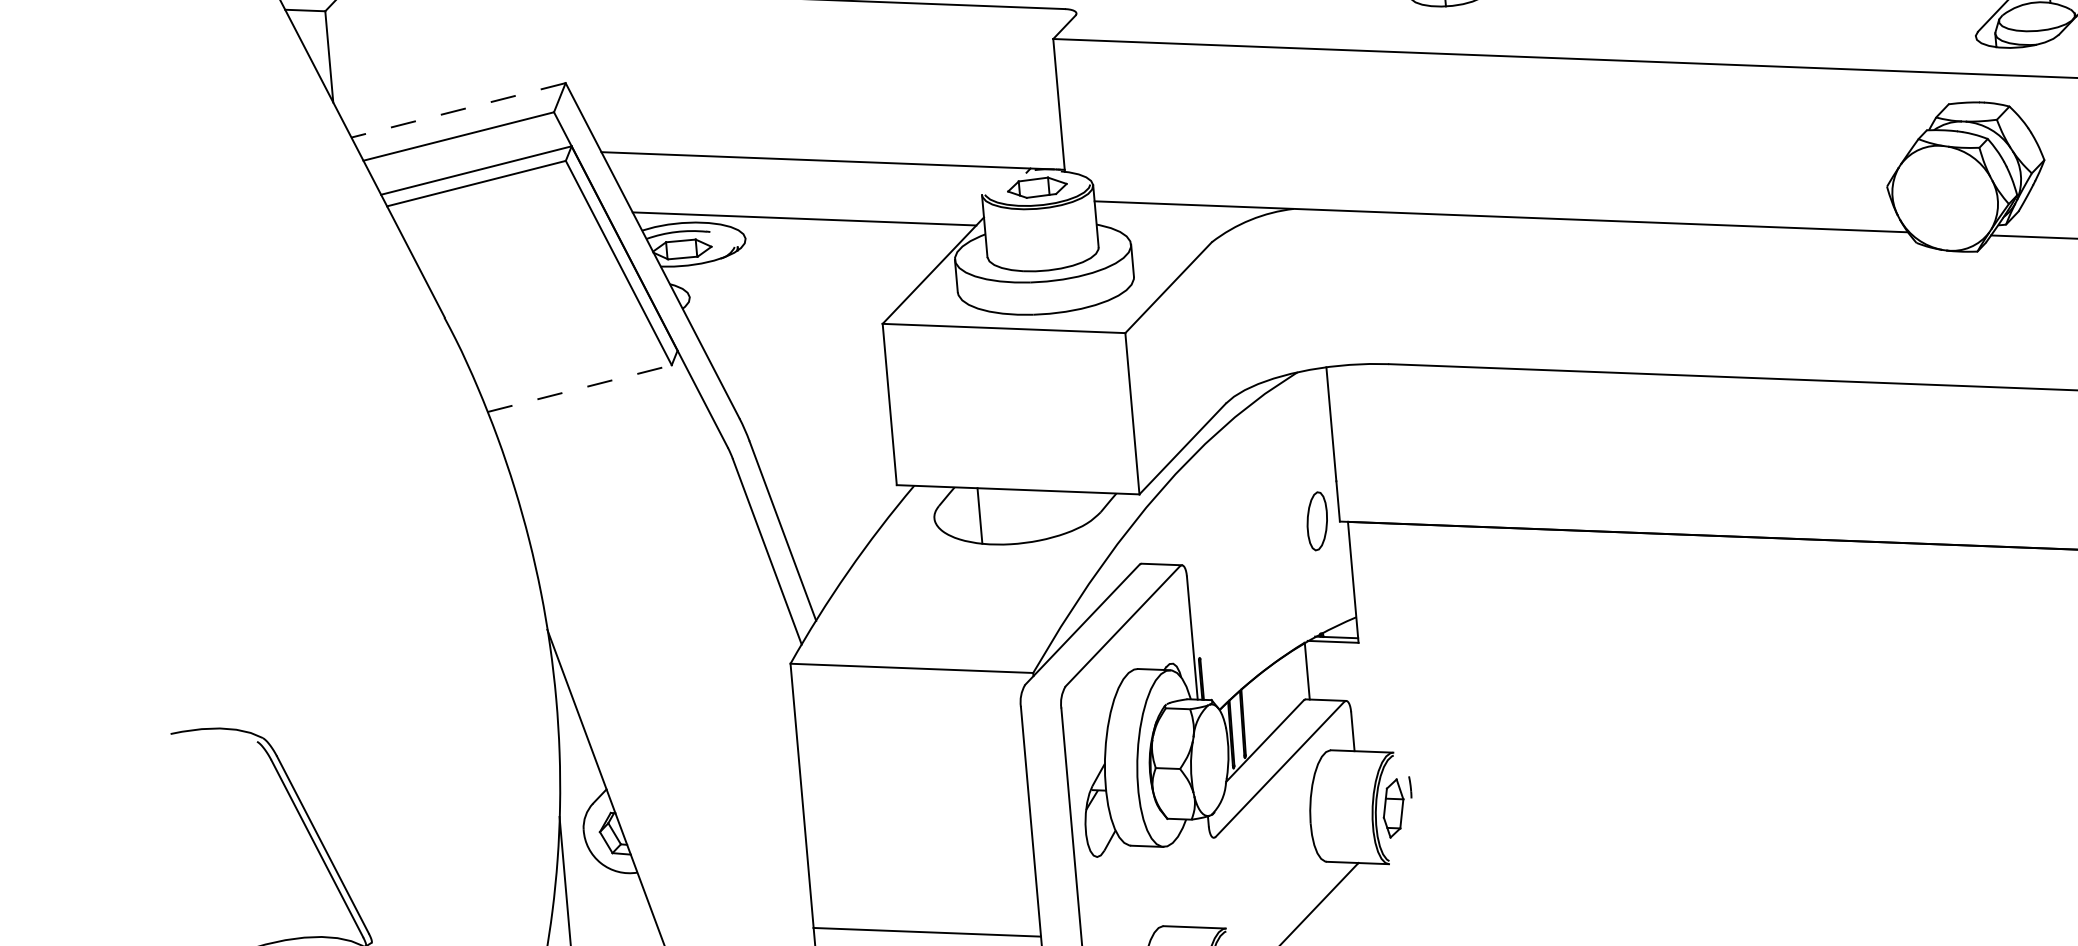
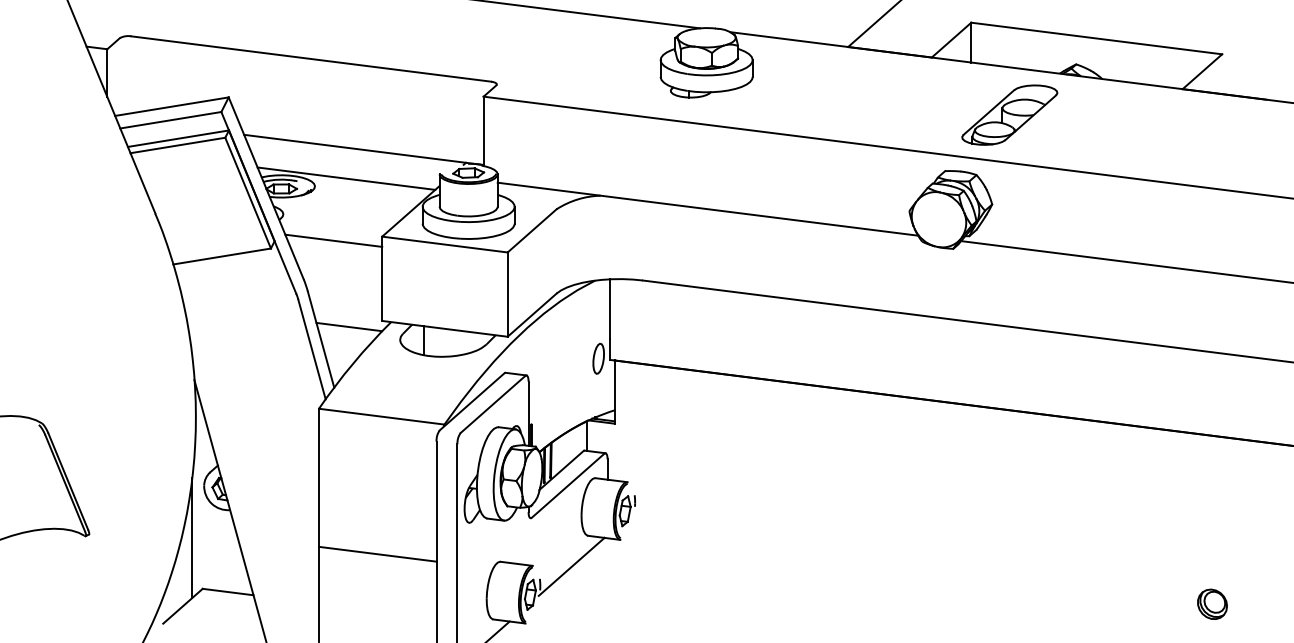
line: (457, 110) -> (171, 106), dashed -> solid
line: (790, 339) -> (333, 240), added
line: (580, 388) -> (222, 256), dashed -> solid
line: (835, 501) -> (349, 326), added

